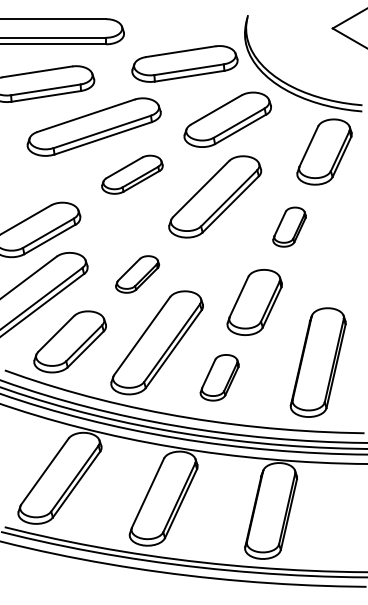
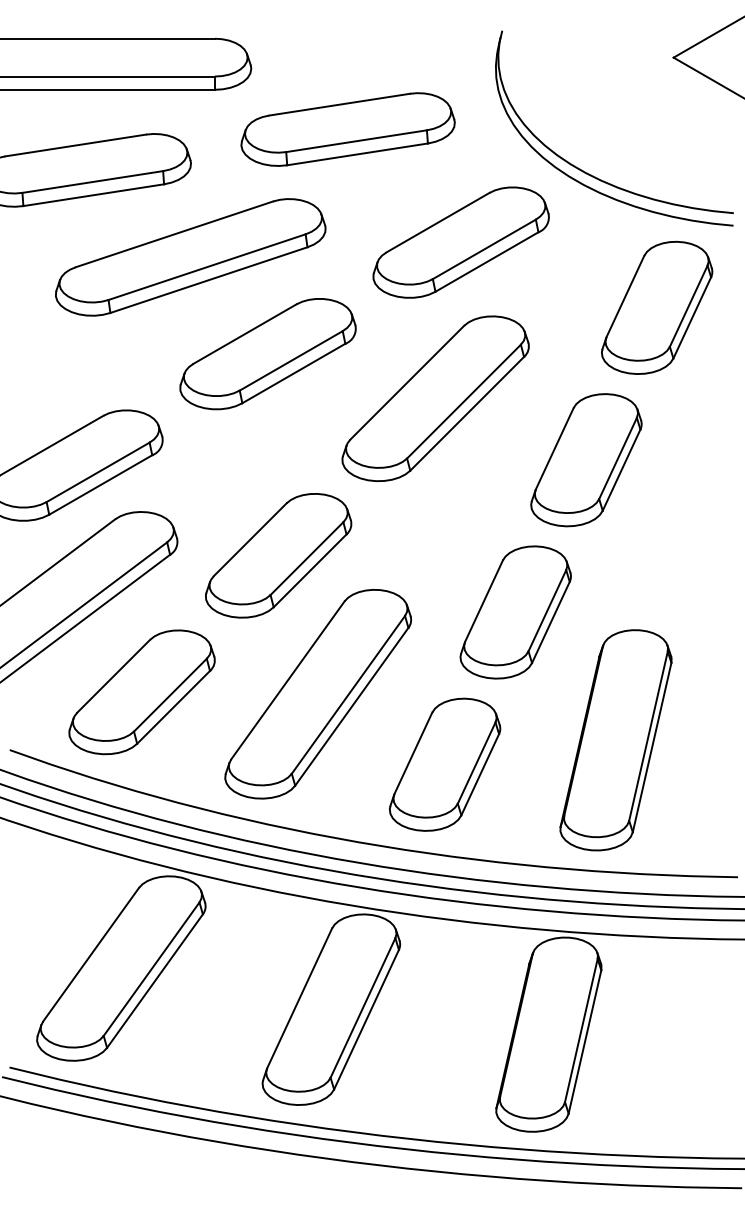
part: (184, 63) -> (347, 128), moved
part: (132, 174) -> (268, 353), size x1.43
part: (289, 226) -> (586, 458), size x1.67
part: (137, 274) -> (278, 555), size x1.67
part: (317, 362) -> (614, 740), moved
part: (219, 377) -> (444, 764), size x1.43

